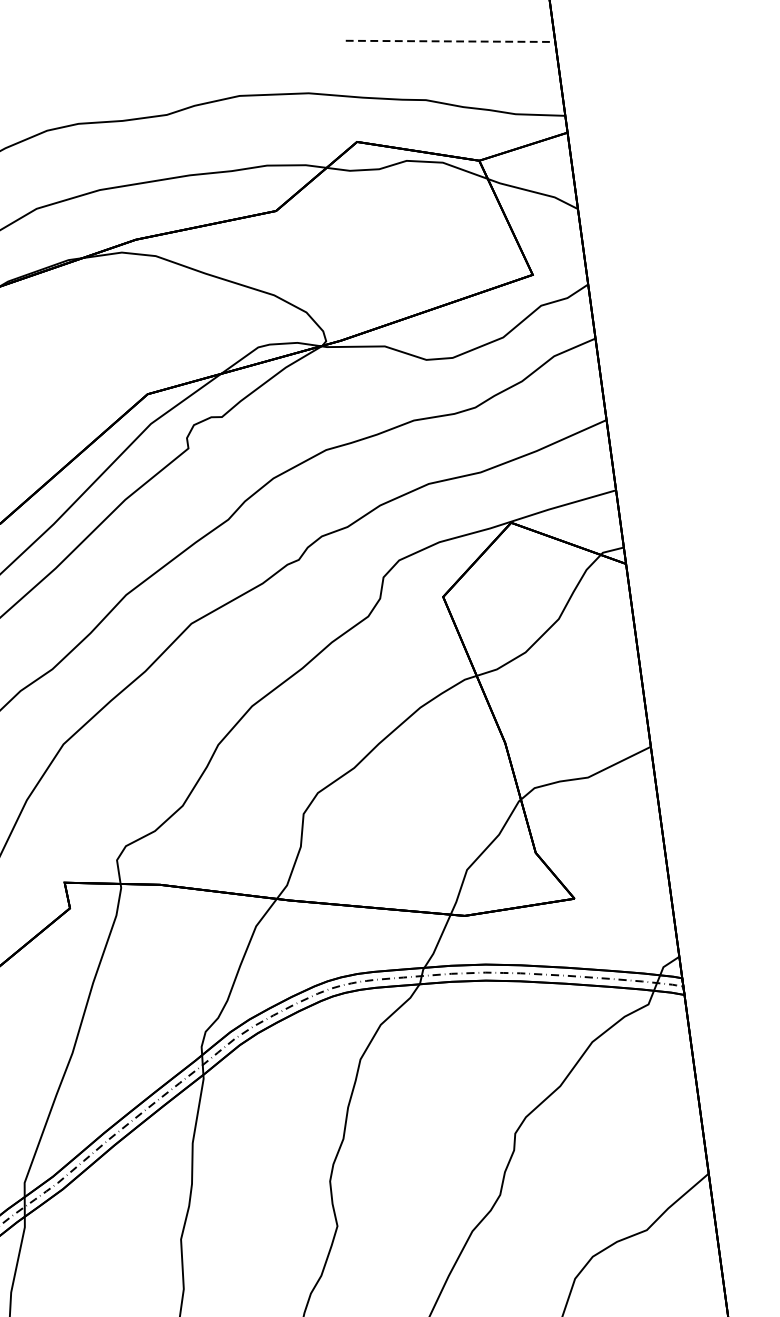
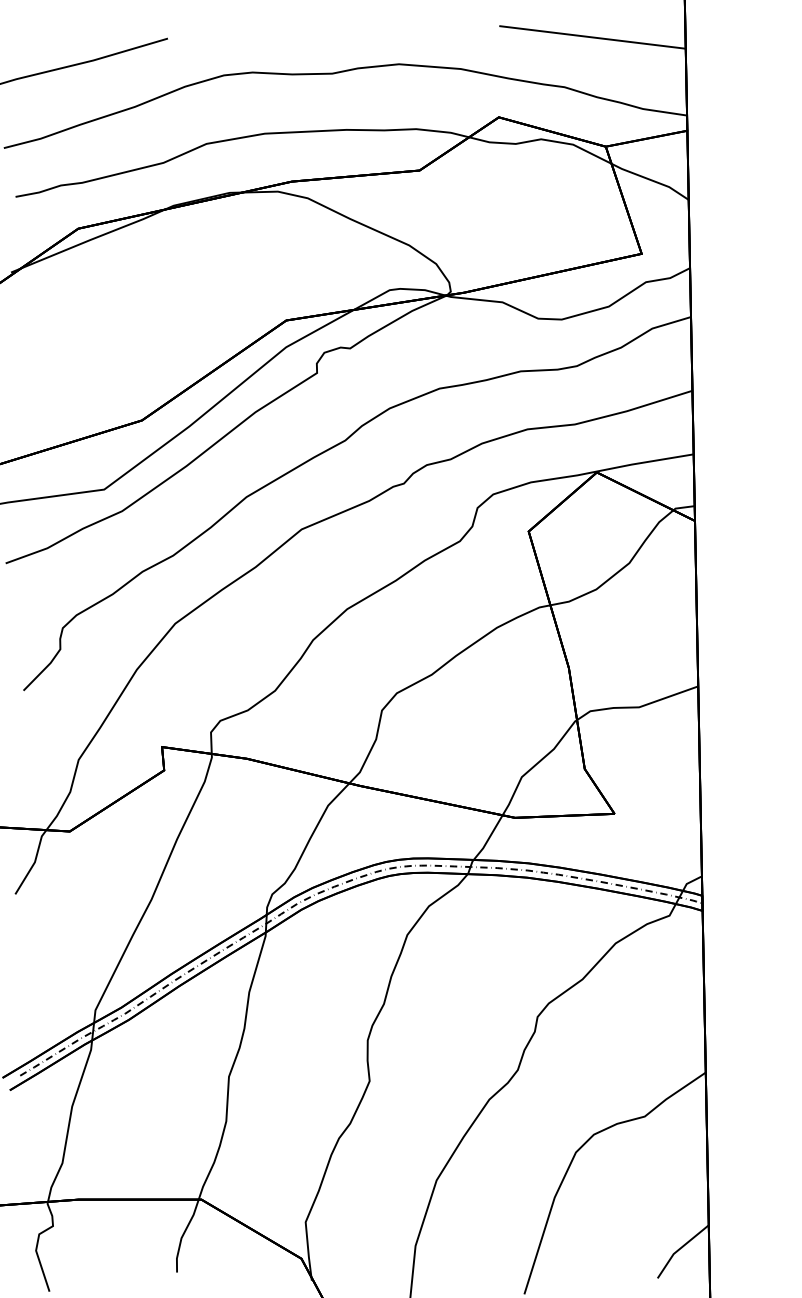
line: (450, 41) -> (592, 37), dashed -> solid

